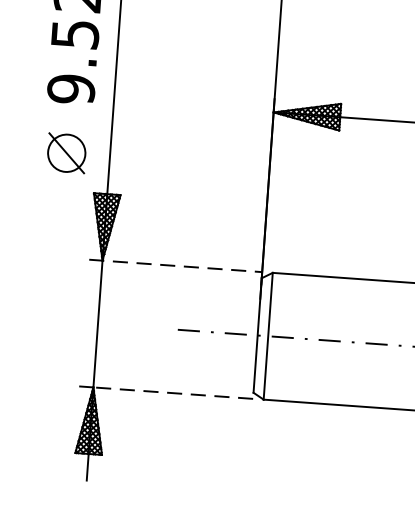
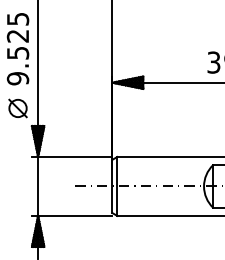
line: (176, 264) -> (72, 156), dashed -> solid
line: (171, 392) -> (74, 215), dashed -> solid

